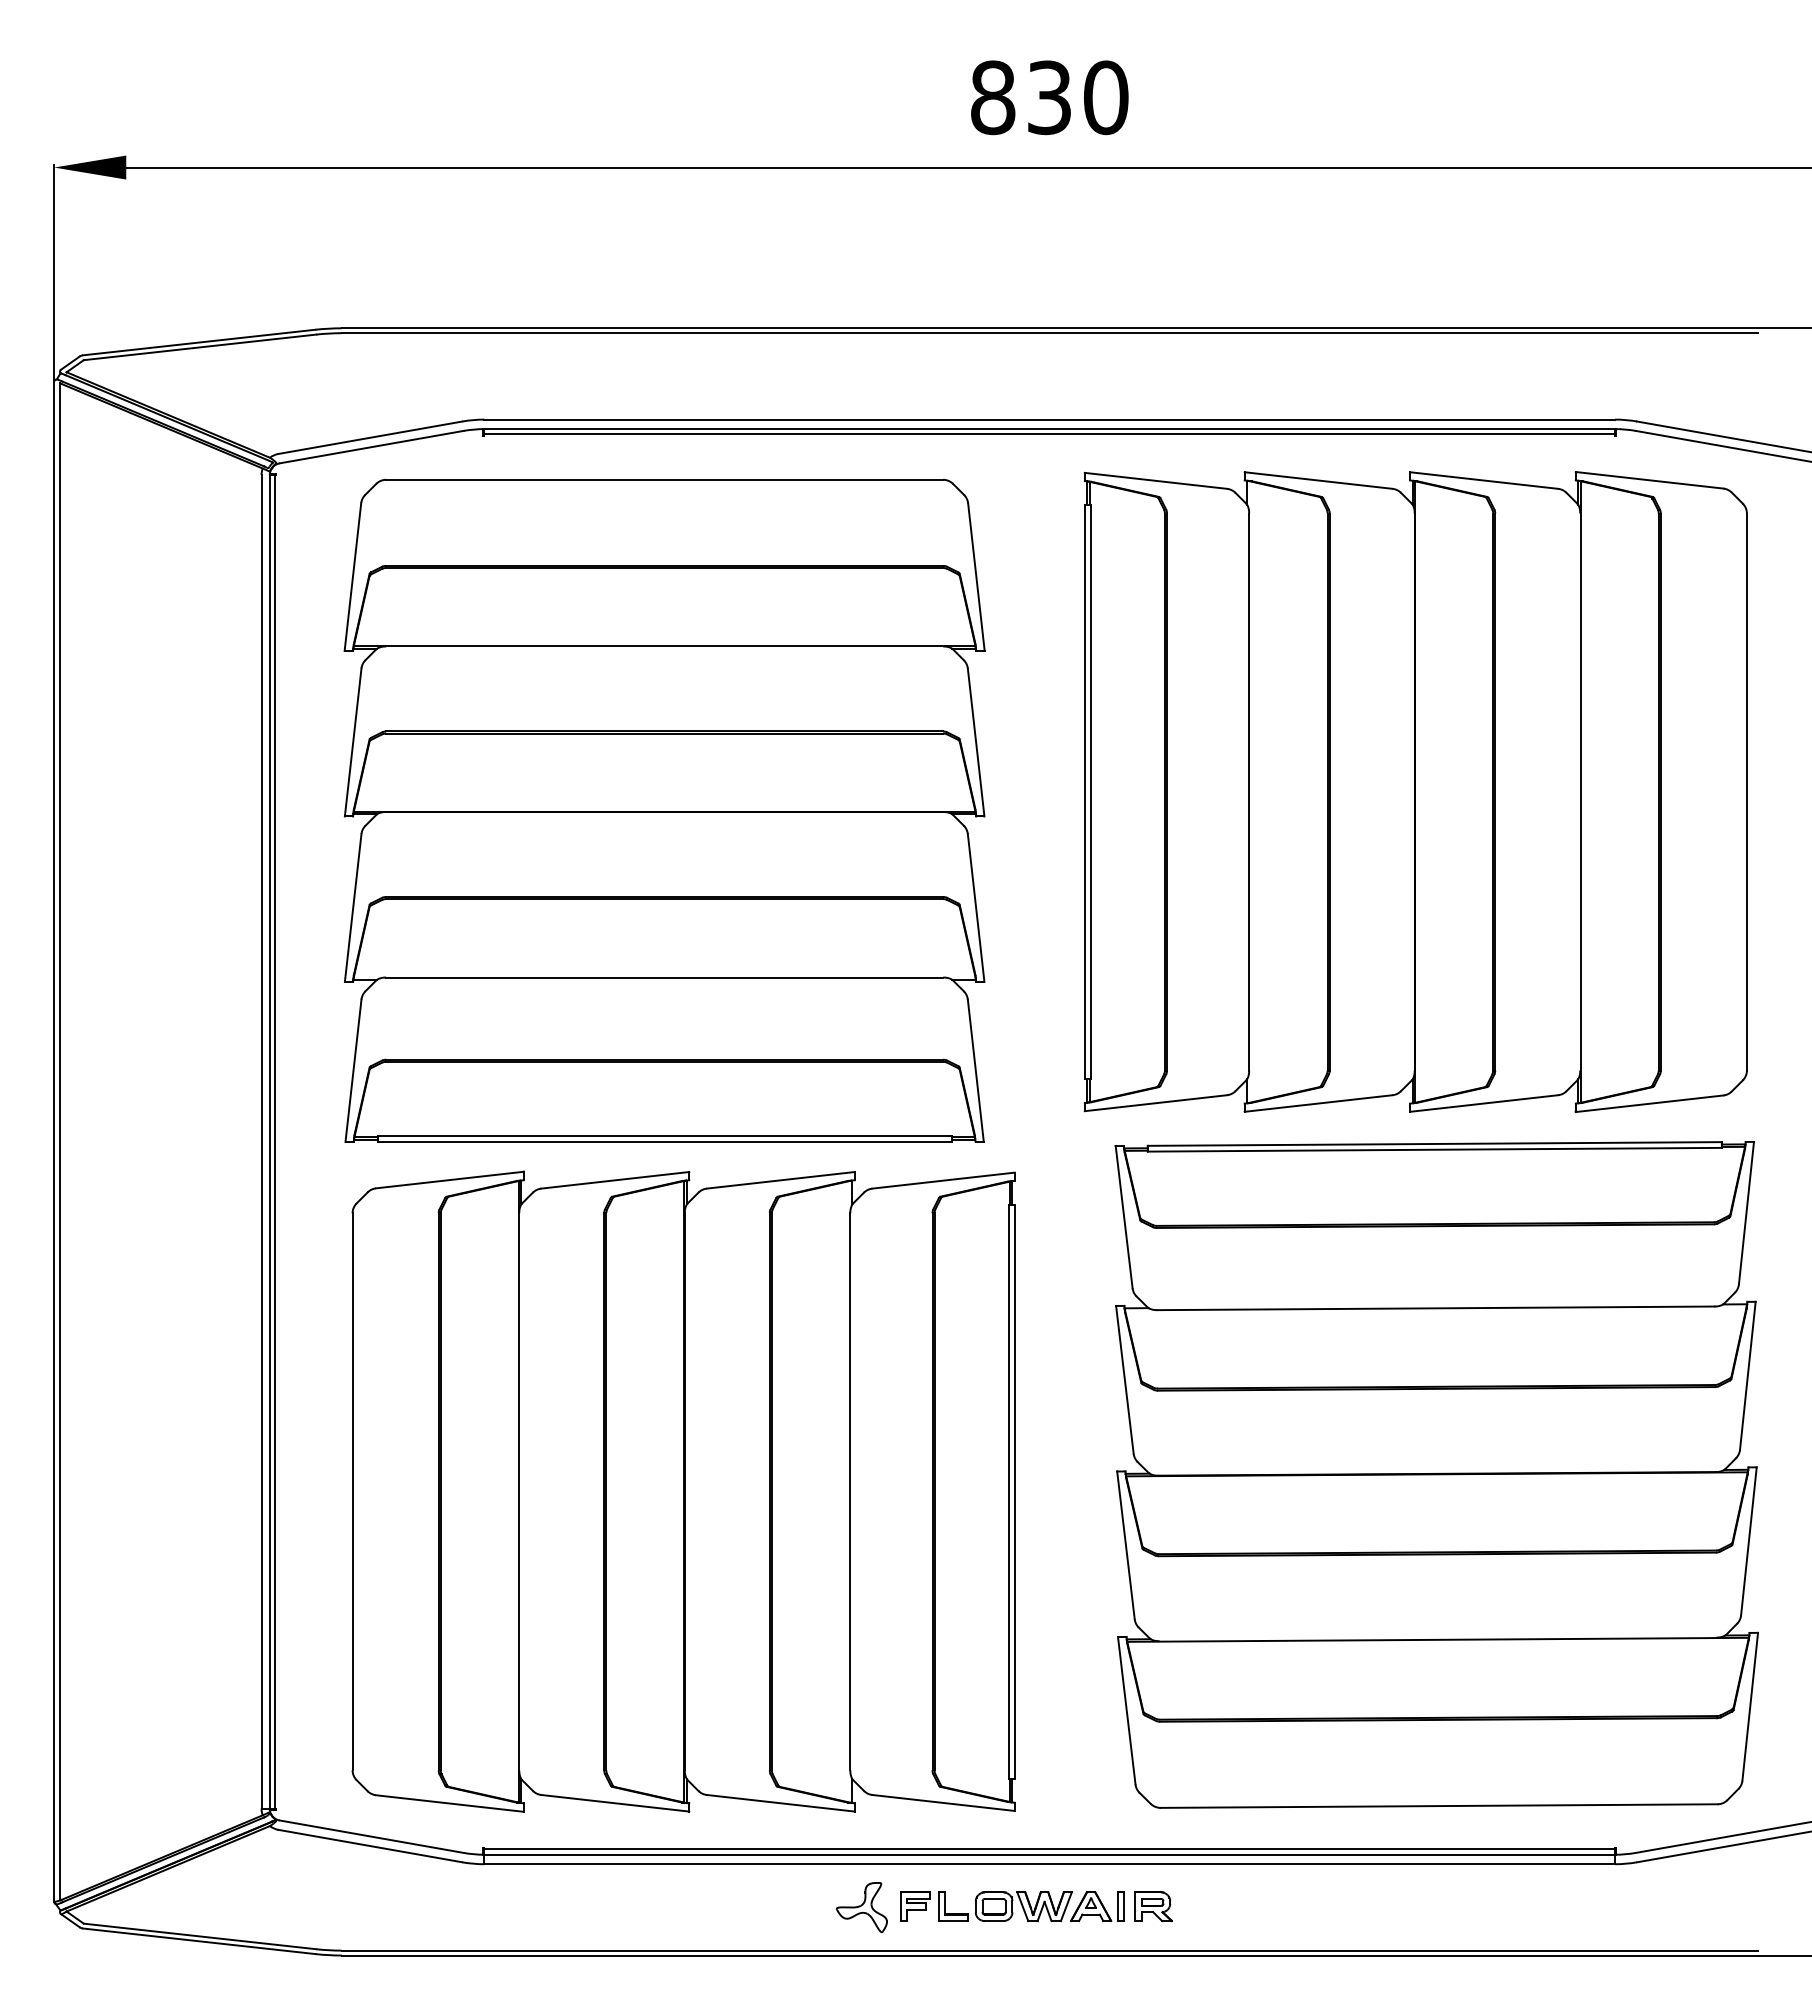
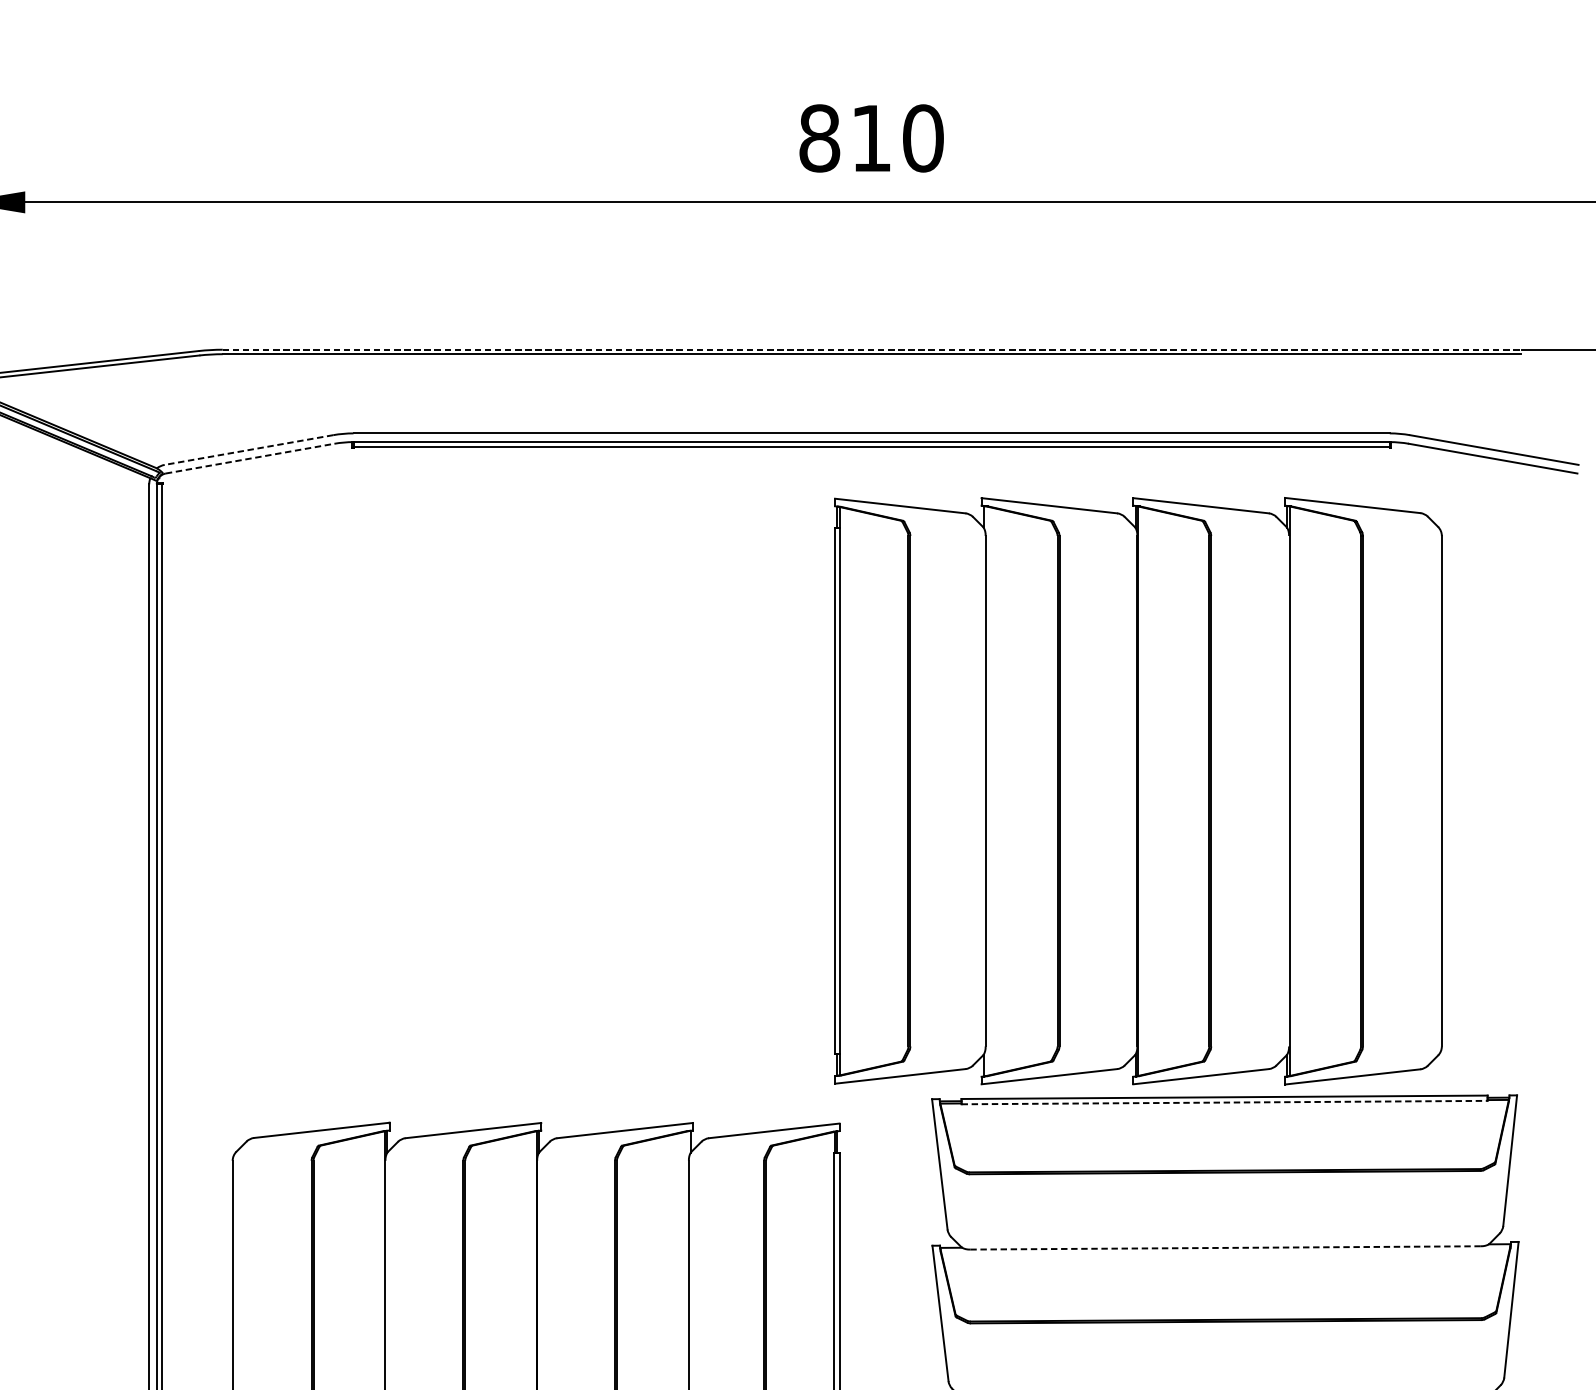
text: (1049, 97) -> (871, 138), 830 -> 810
line: (1050, 328) -> (872, 349), solid -> dashed
line: (369, 437) -> (248, 449), solid -> dashed
line: (372, 447) -> (250, 458), solid -> dashed
part: (1415, 791) -> (1138, 790), moved
part: (664, 810) -> (518, 791), removed
line: (1435, 1149) -> (1225, 1102), solid -> dashed
line: (1436, 1308) -> (1226, 1248), solid -> dashed

